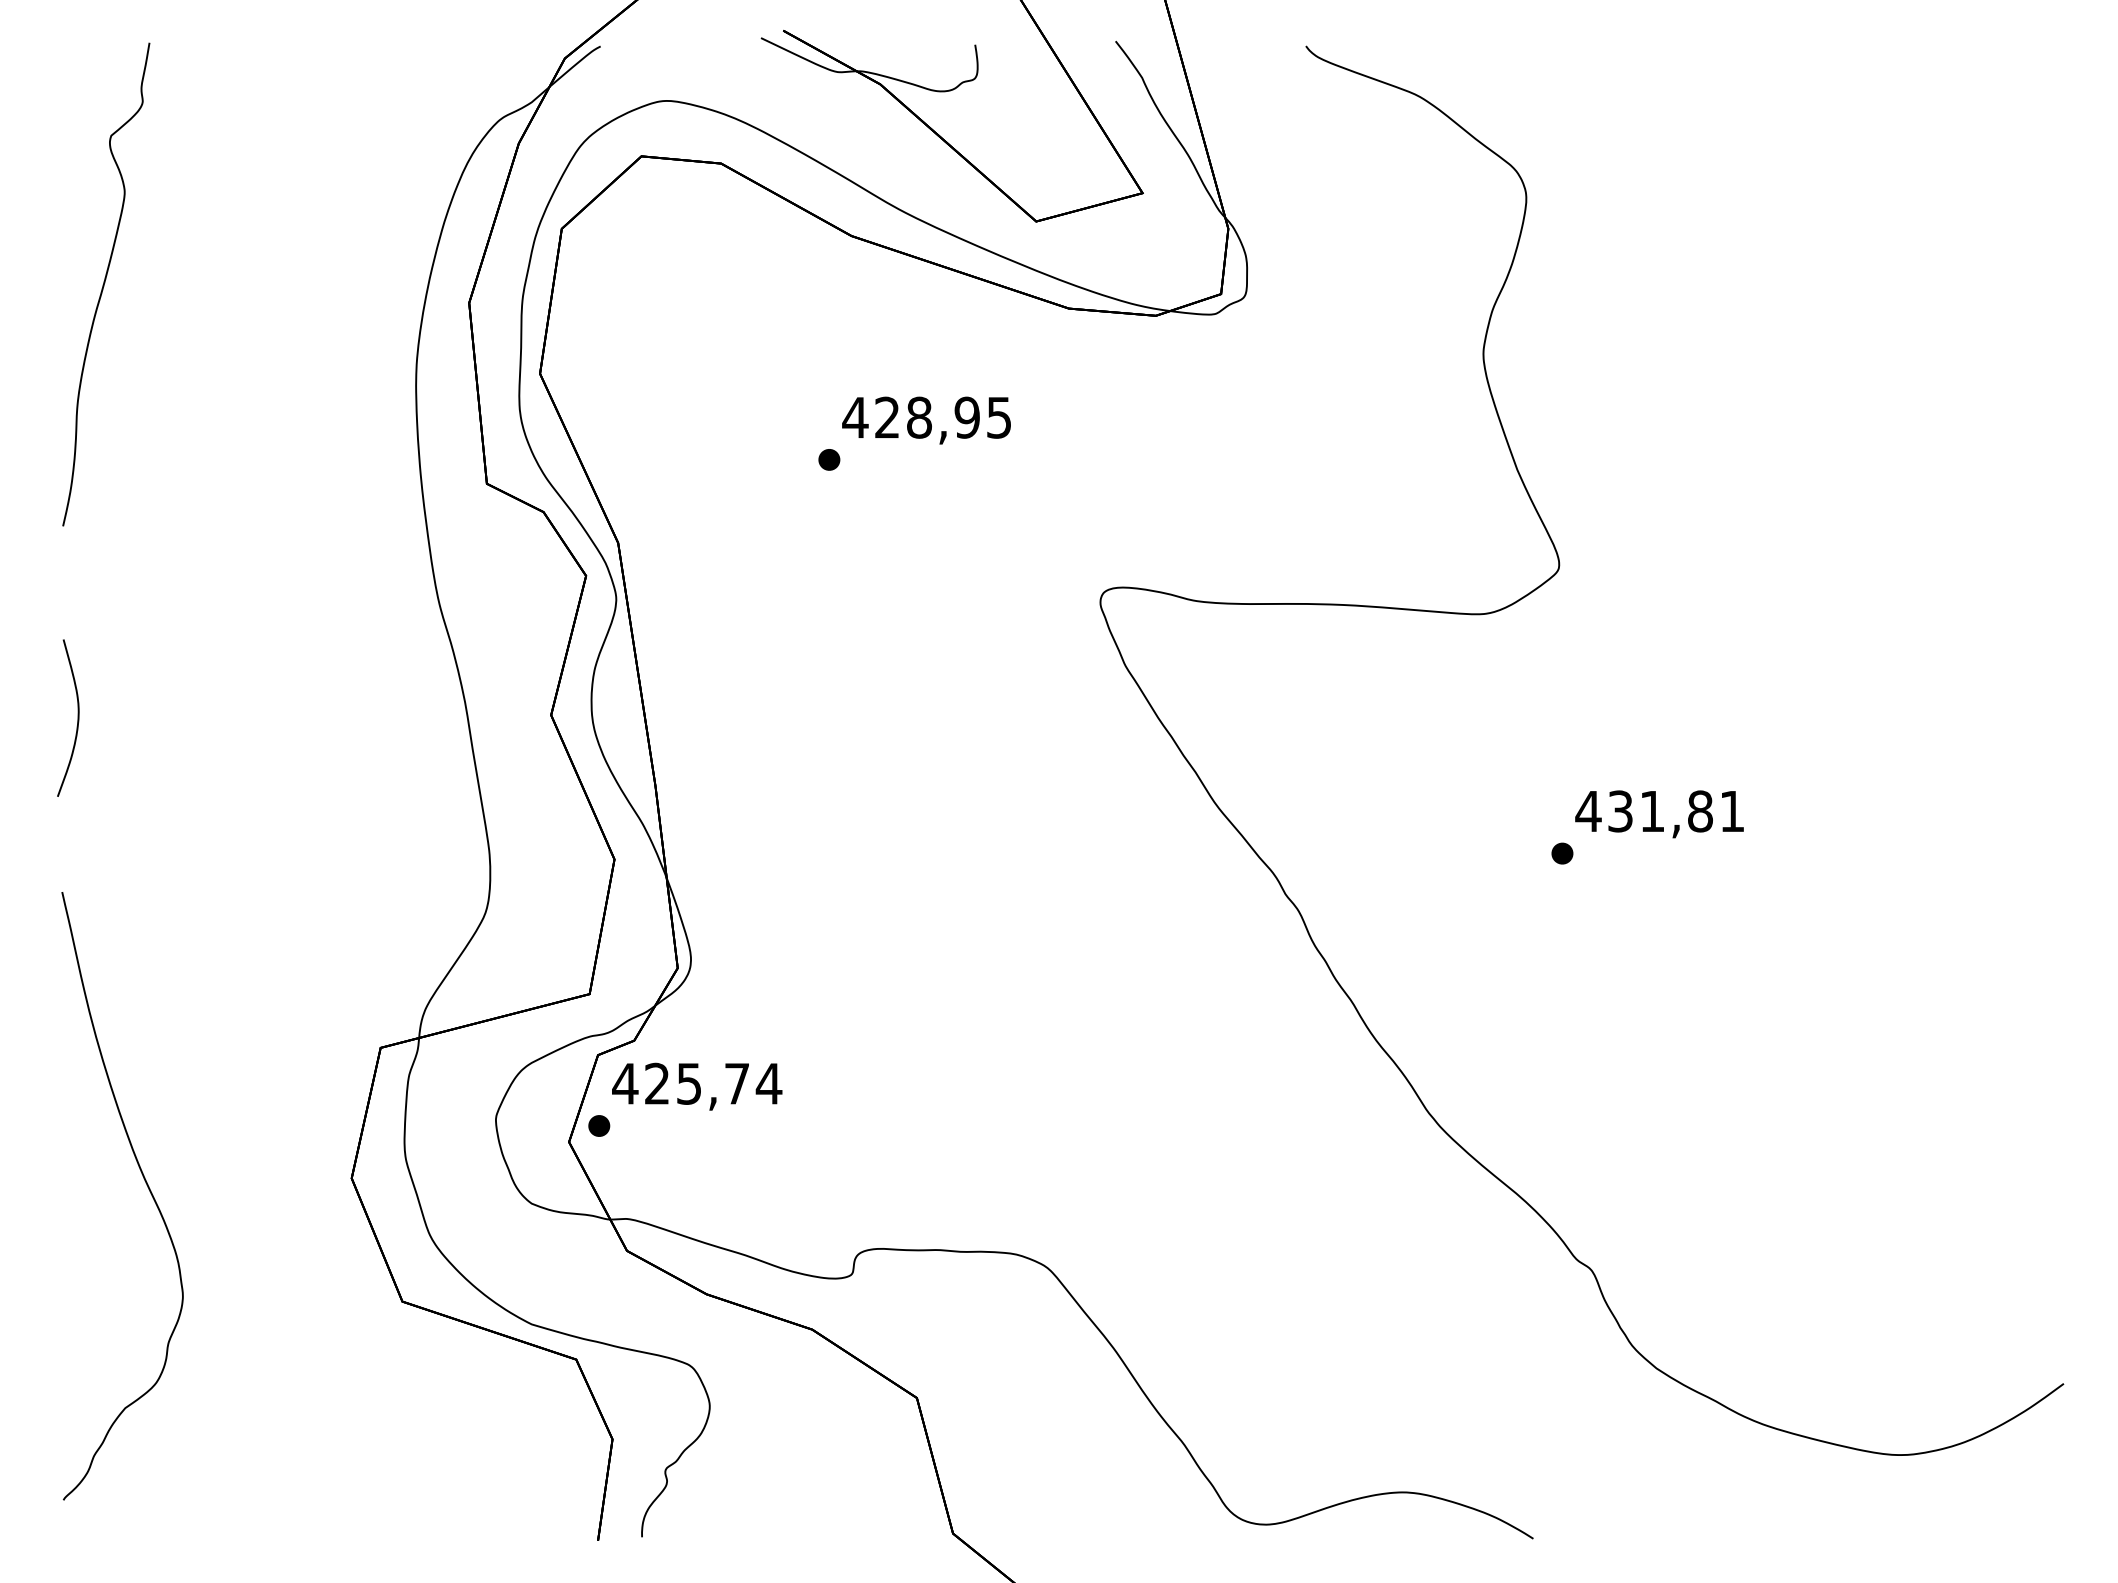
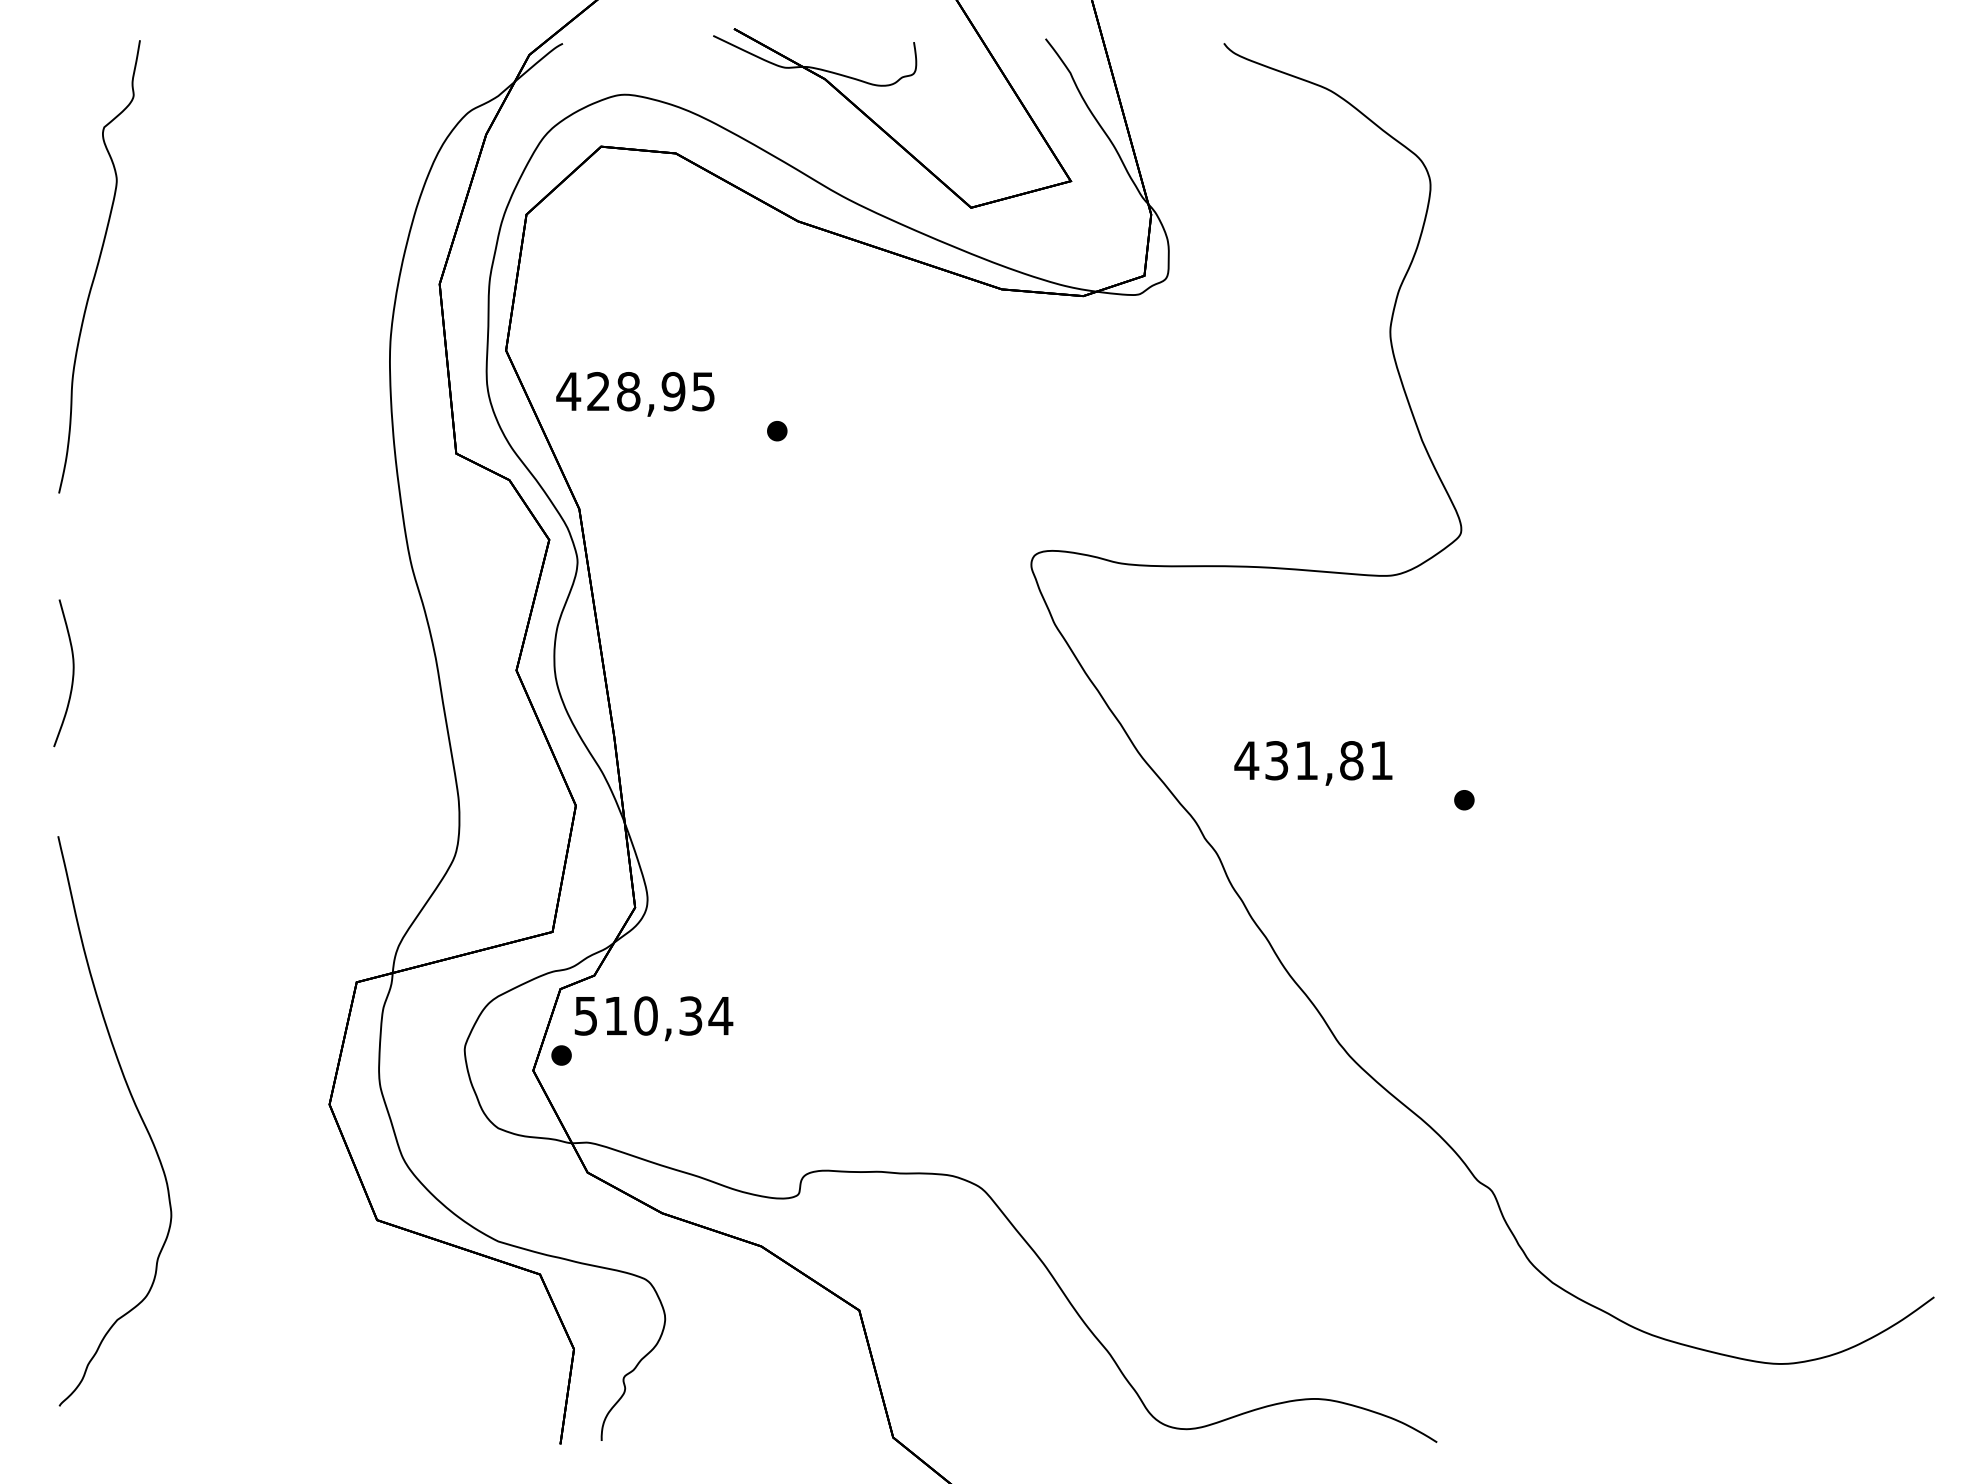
text: (926, 420) -> (635, 394), moved
text: (1659, 814) -> (1313, 763), moved
text: (680, 1083) -> (637, 1015), 425,74 -> 510,34

